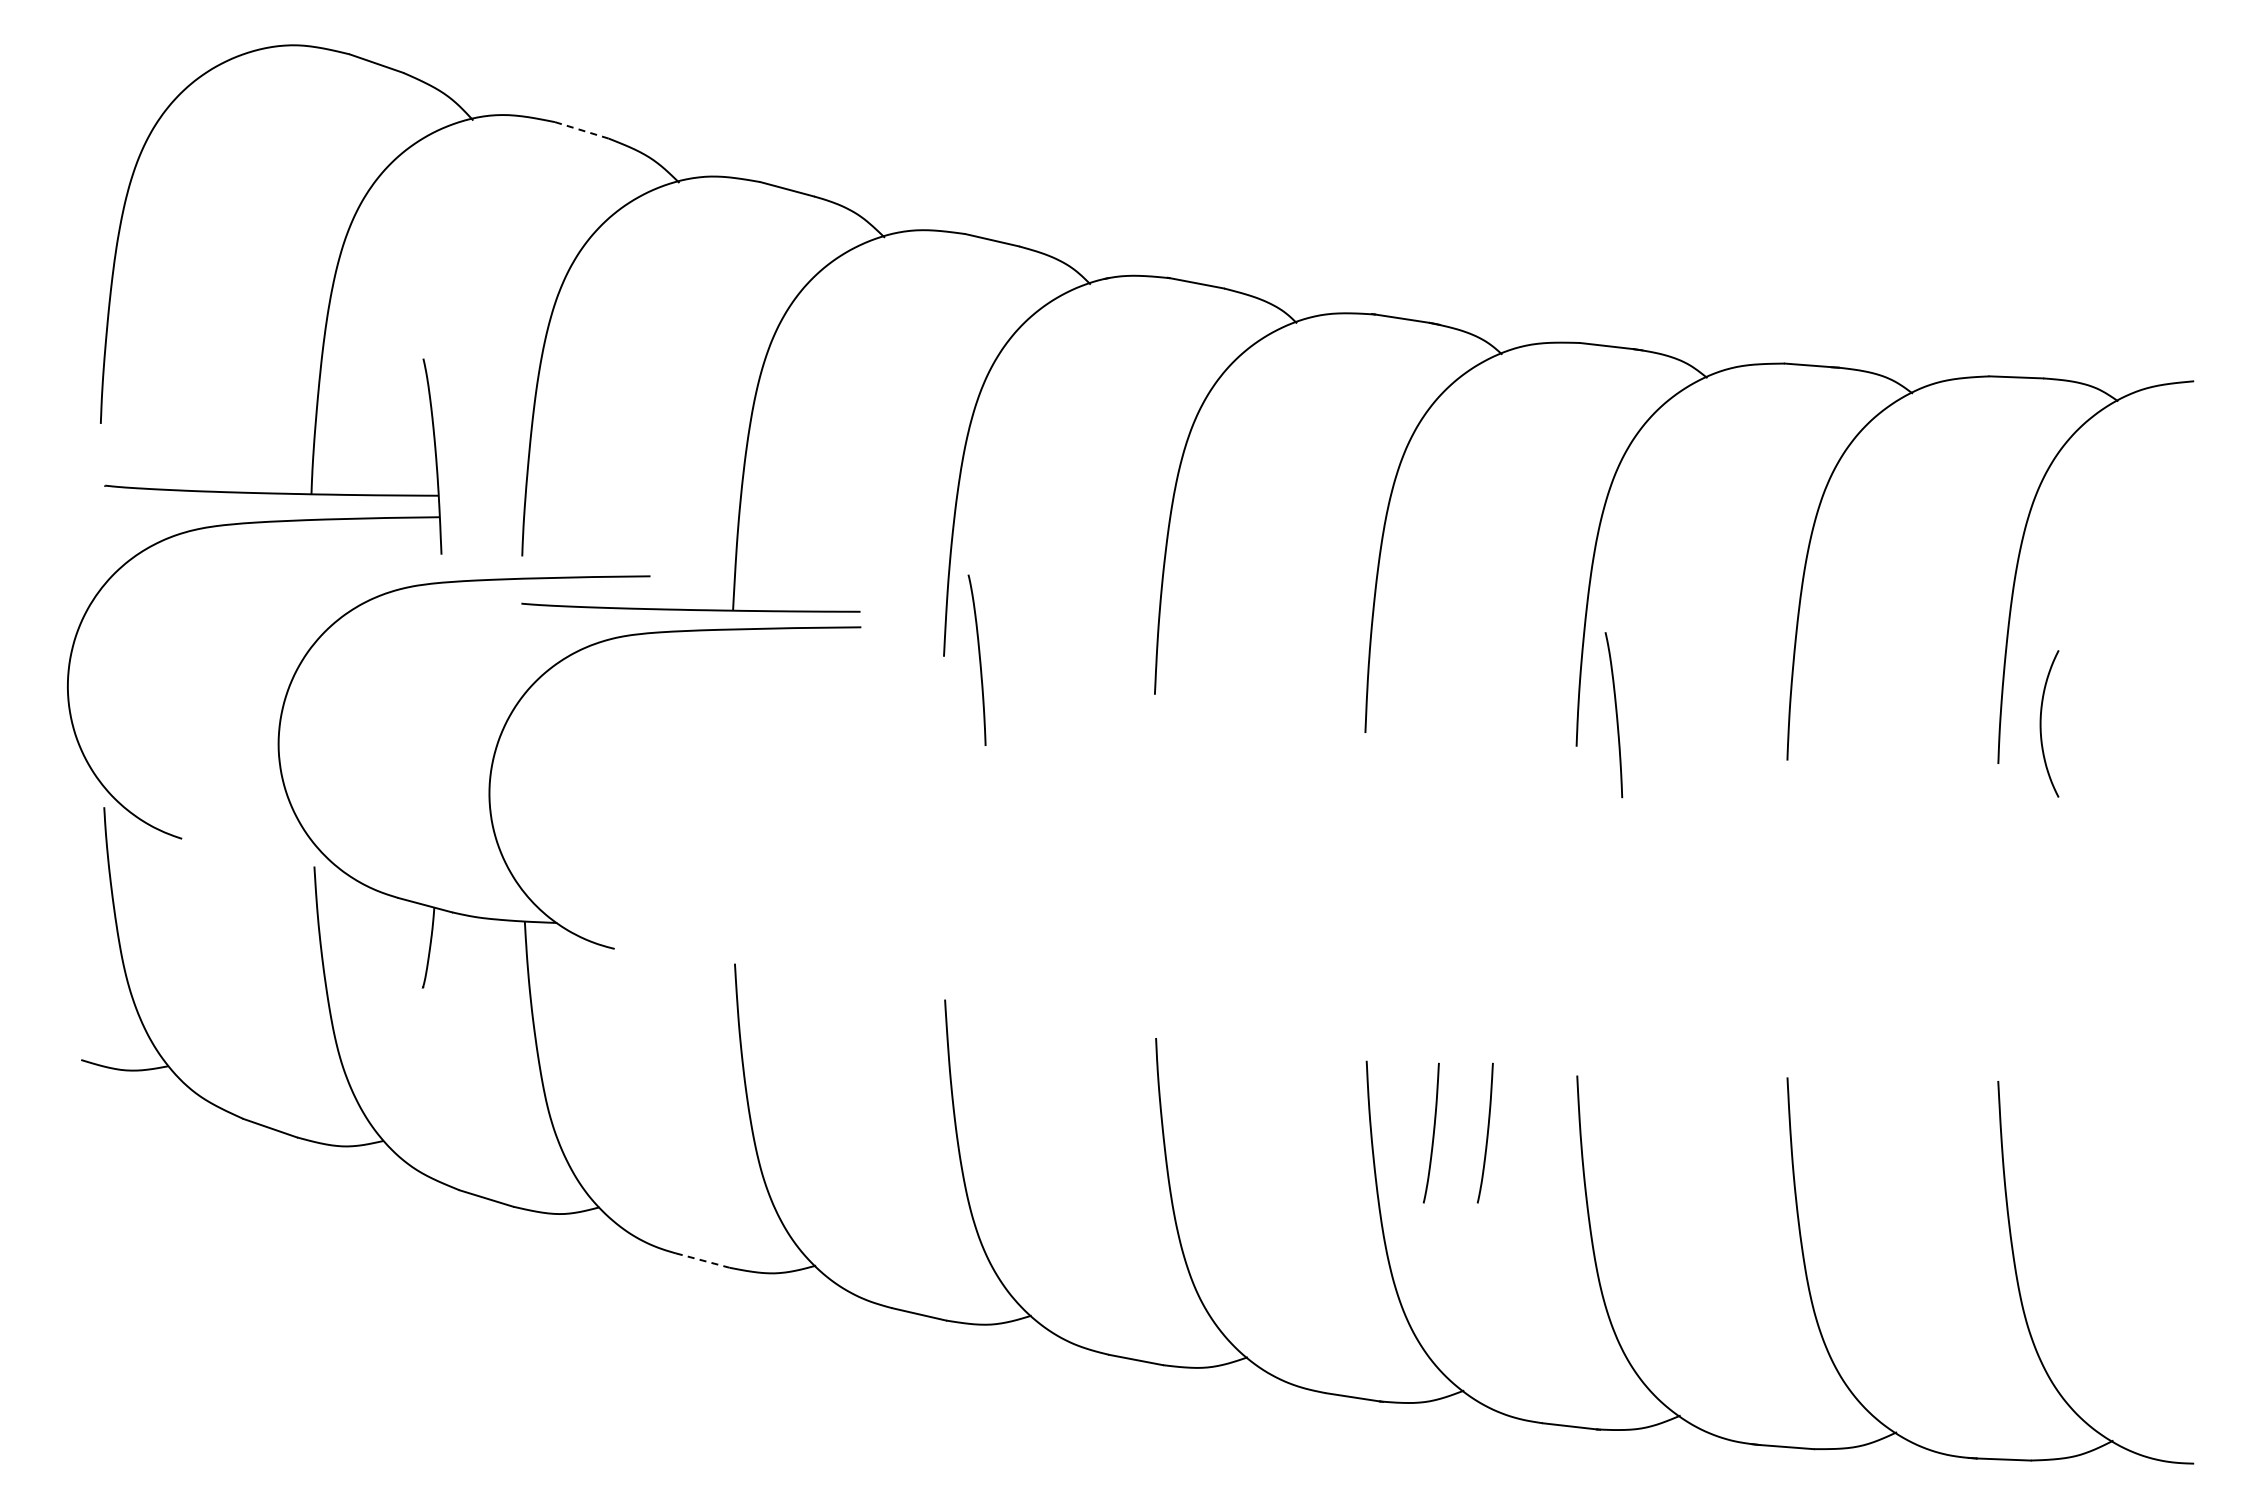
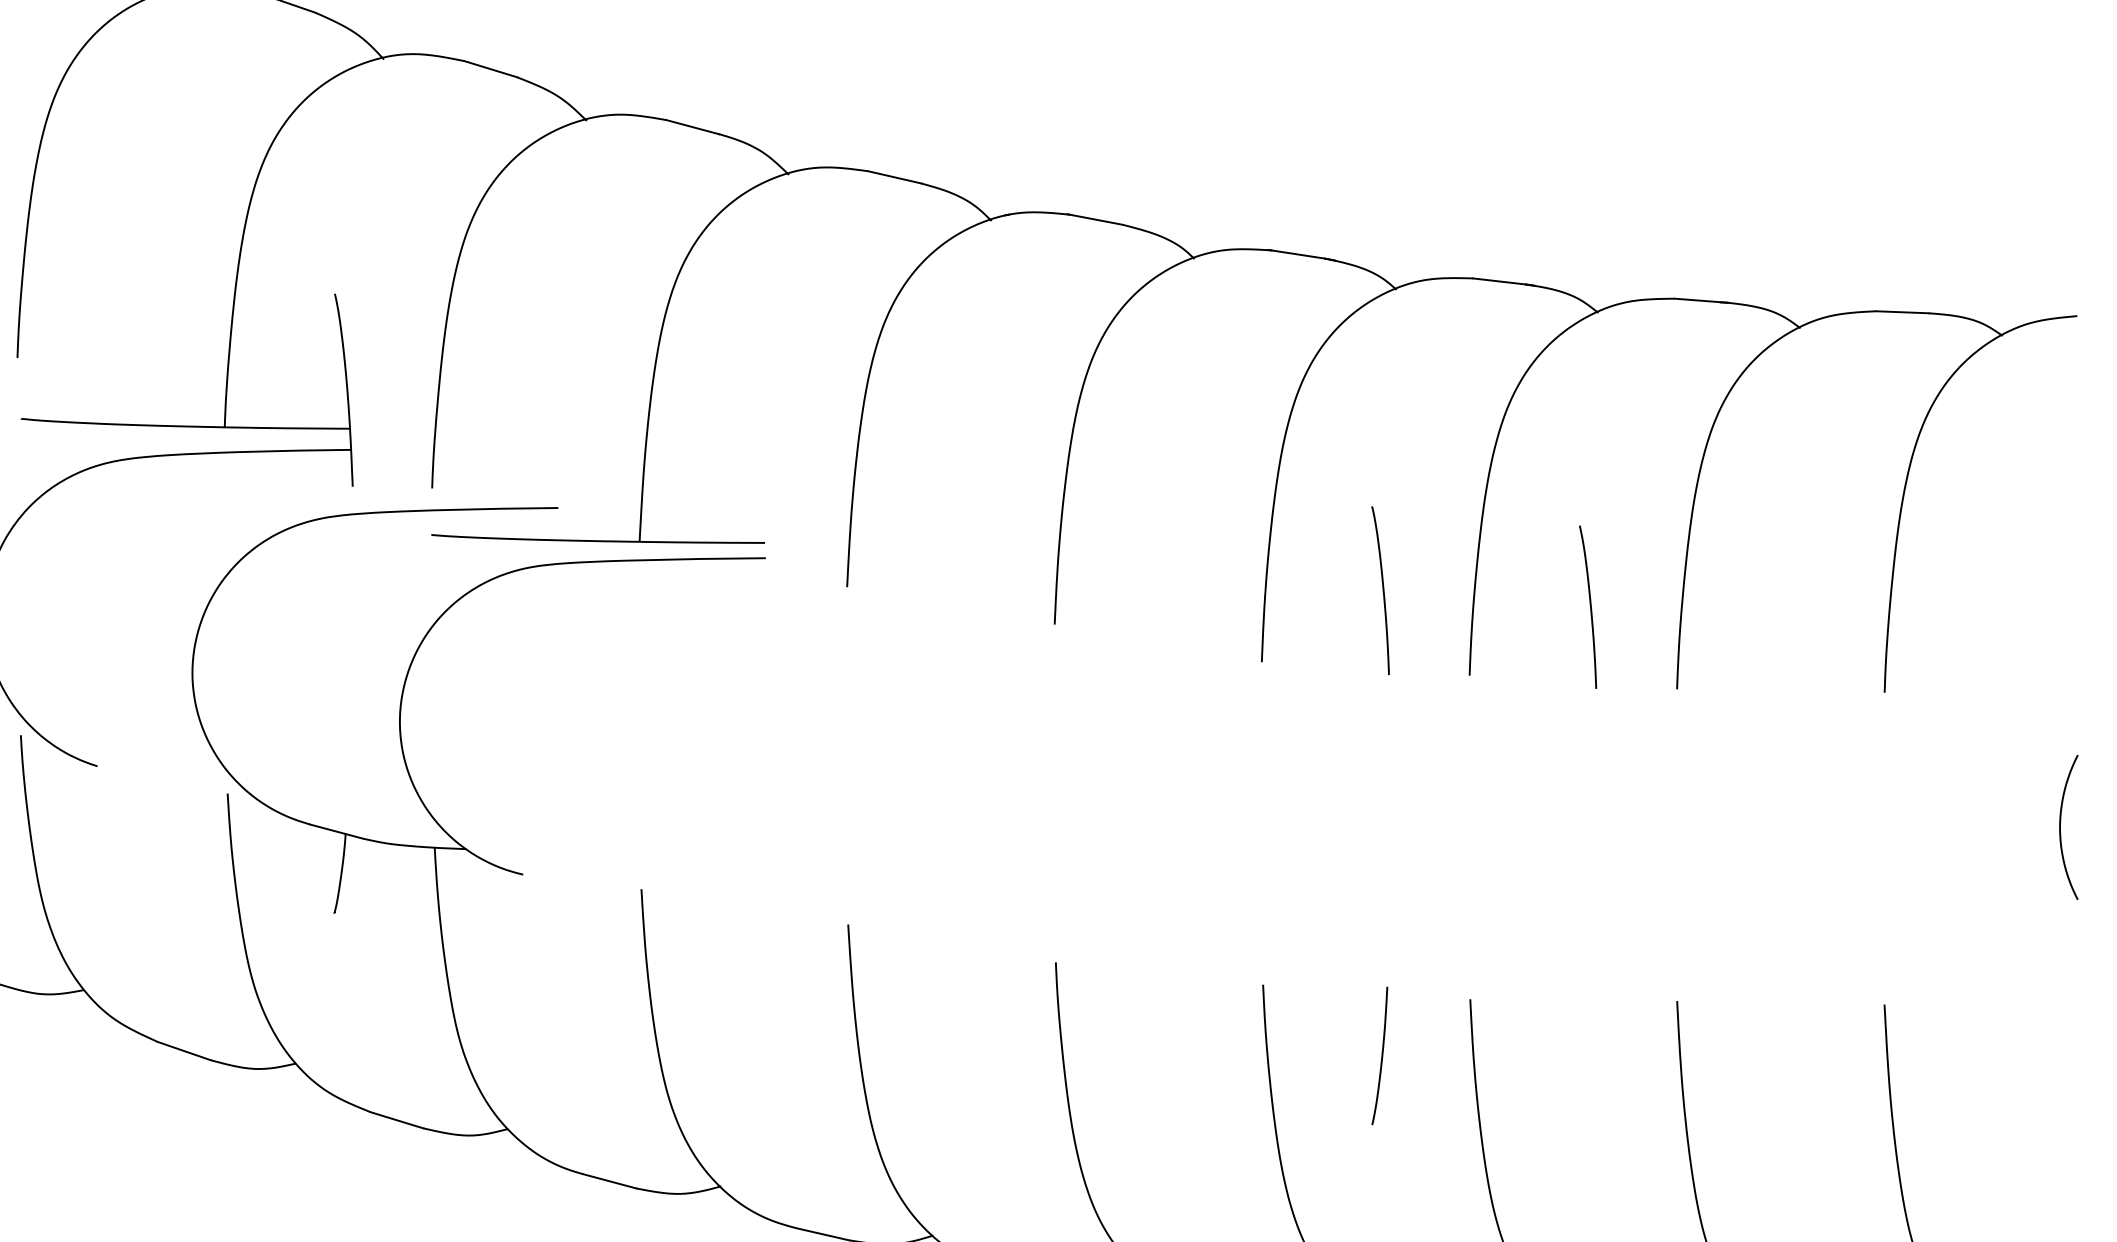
line: (581, 130) -> (490, 69), dashed -> solid
curve: (979, 659) -> (1382, 589), moved
curve: (1615, 714) -> (1589, 606), moved
curve: (2041, 723) -> (2060, 827), moved
curve: (1432, 1134) -> (1327, 1057), removed
line: (702, 1260) -> (609, 1181), dashed -> solid

